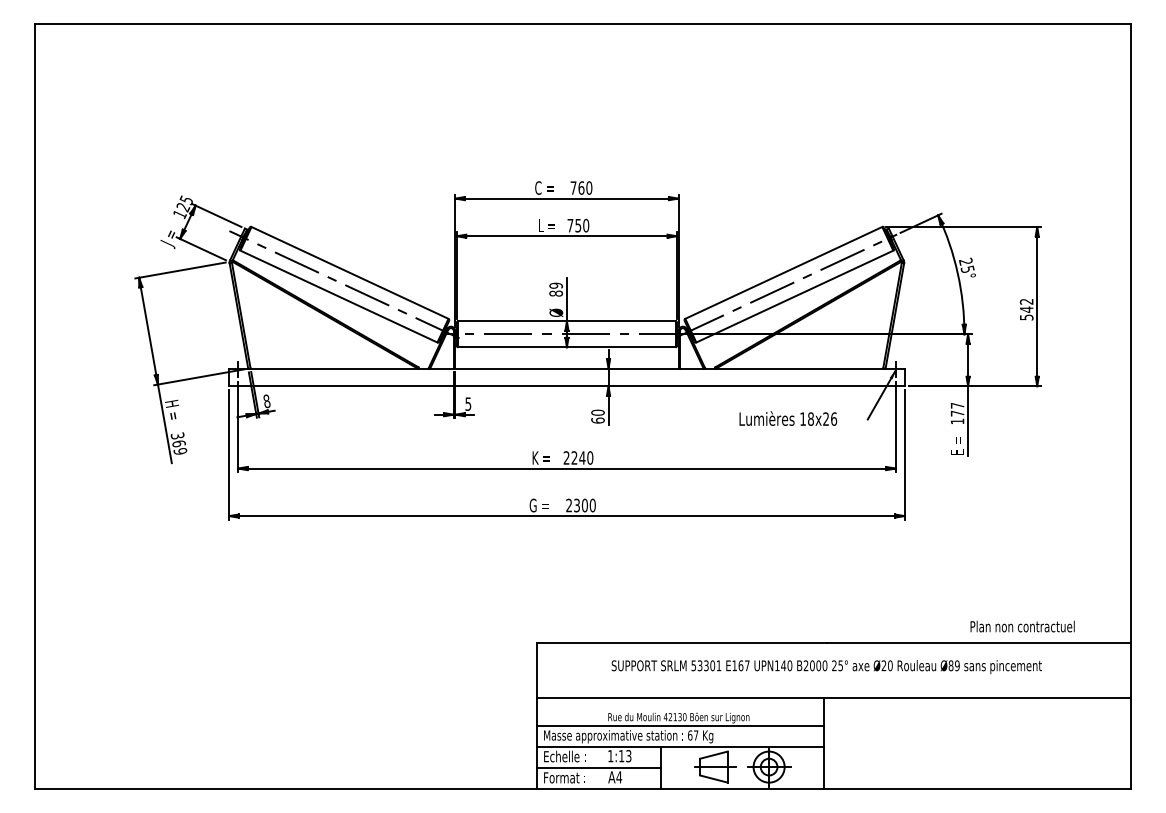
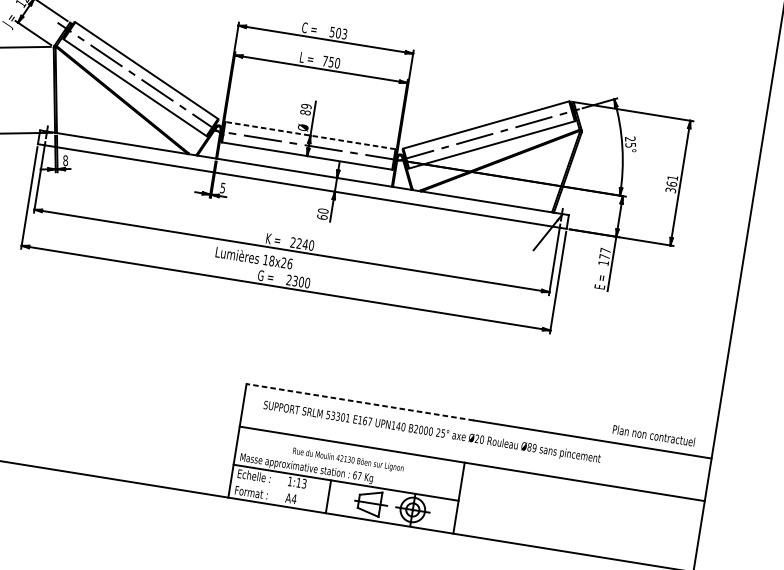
text: (581, 187) -> (338, 32), 760 -> 503
text: (1026, 309) -> (671, 184), 542 -> 361
line: (566, 321) -> (310, 135), solid -> dashed
text: (788, 418) -> (254, 257), moved
text: (1022, 626) -> (653, 435), moved
line: (681, 643) -> (359, 402), solid -> dashed
text: (826, 667) -> (431, 433), moved
line: (680, 725) -> (348, 466), removed
line: (598, 767) -> (279, 488), removed

